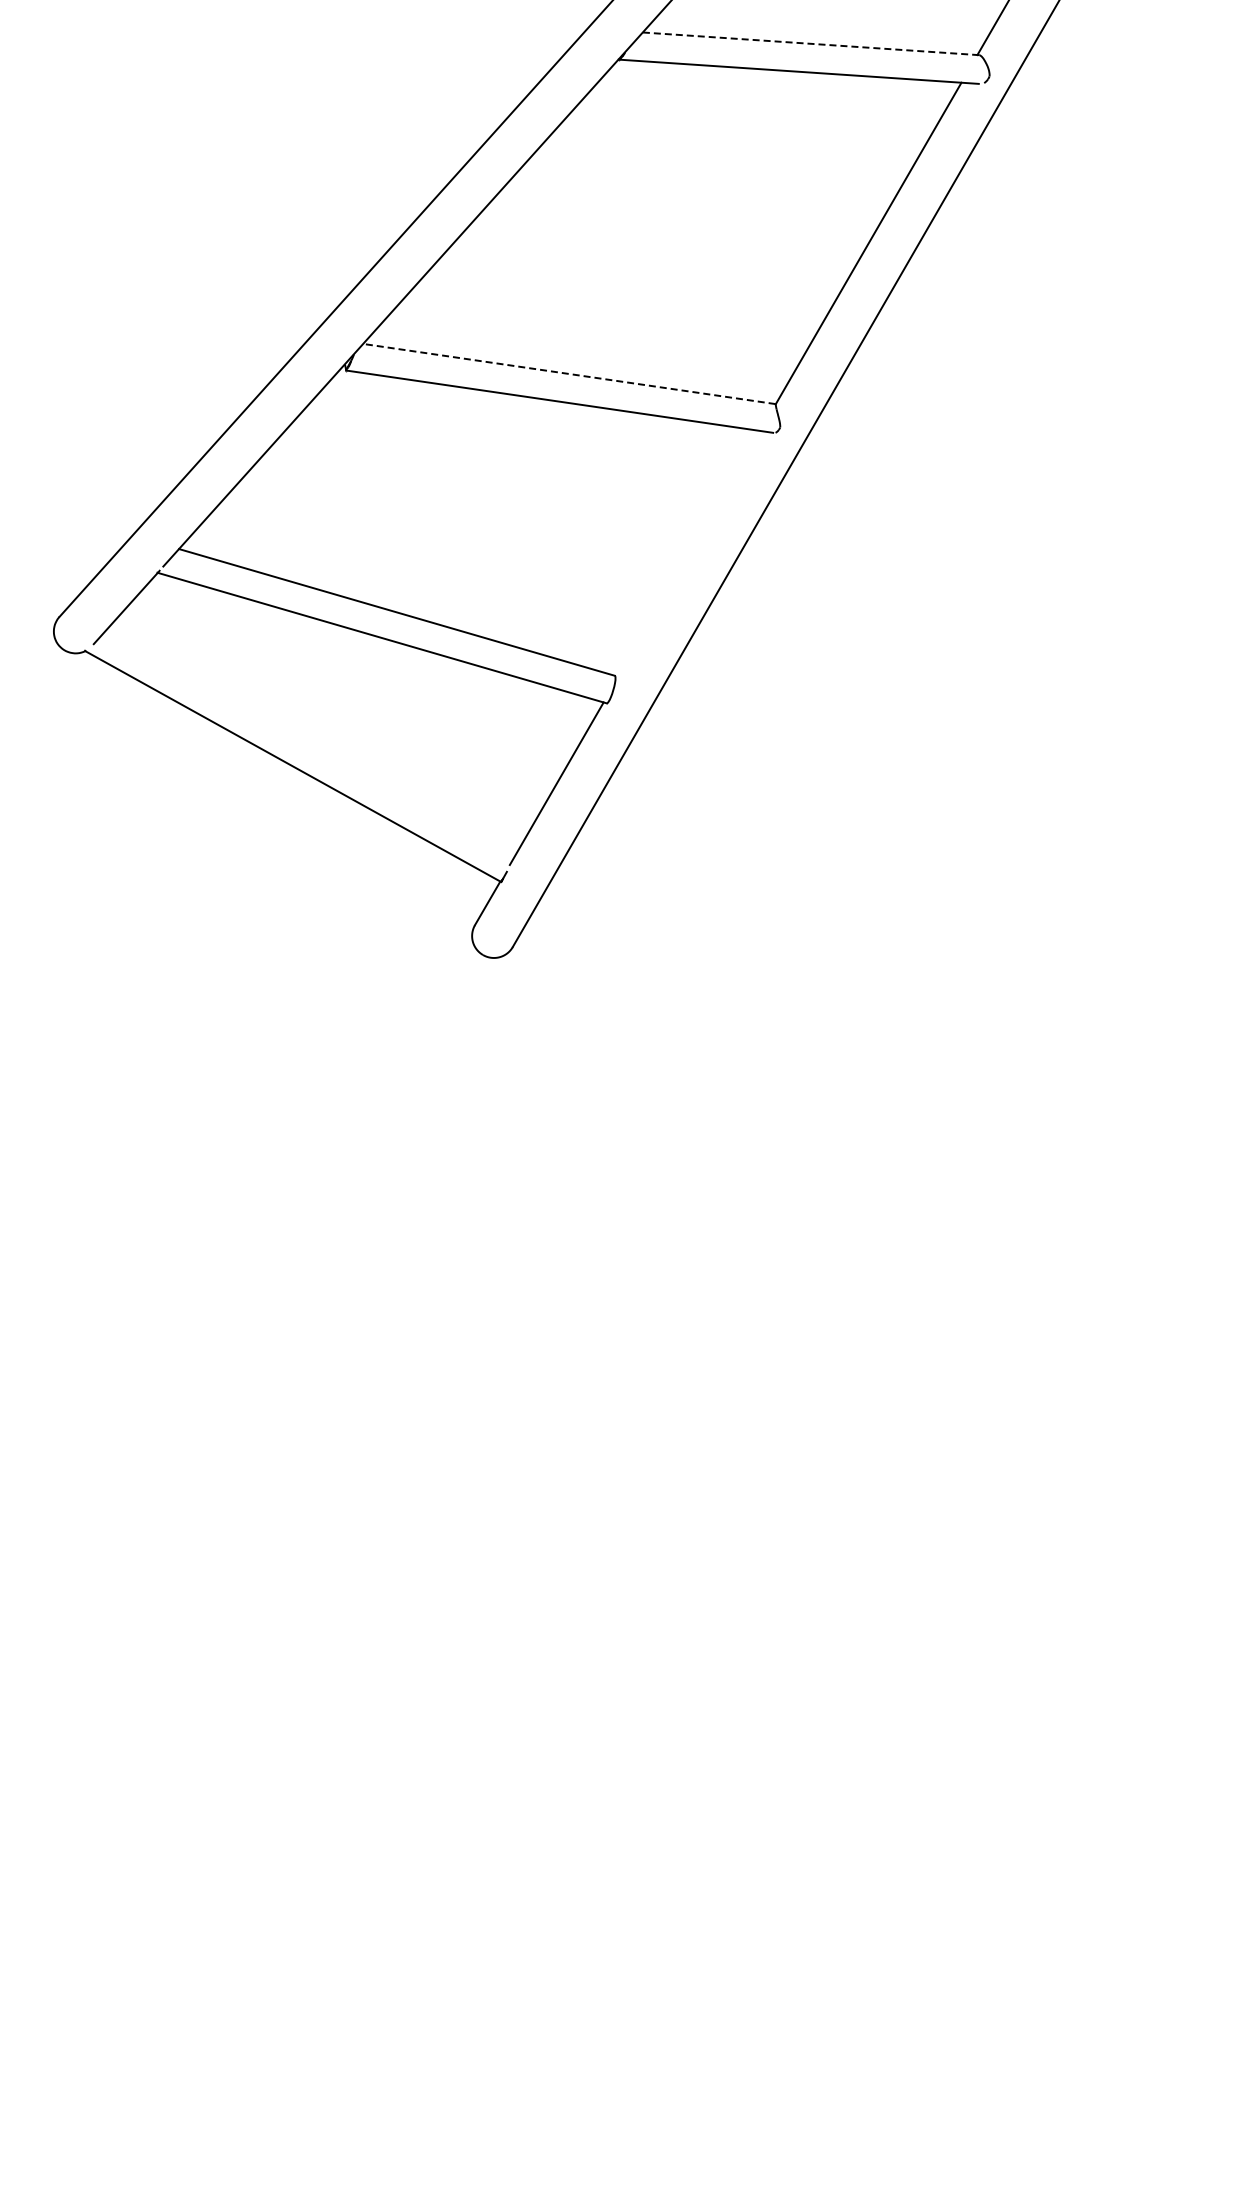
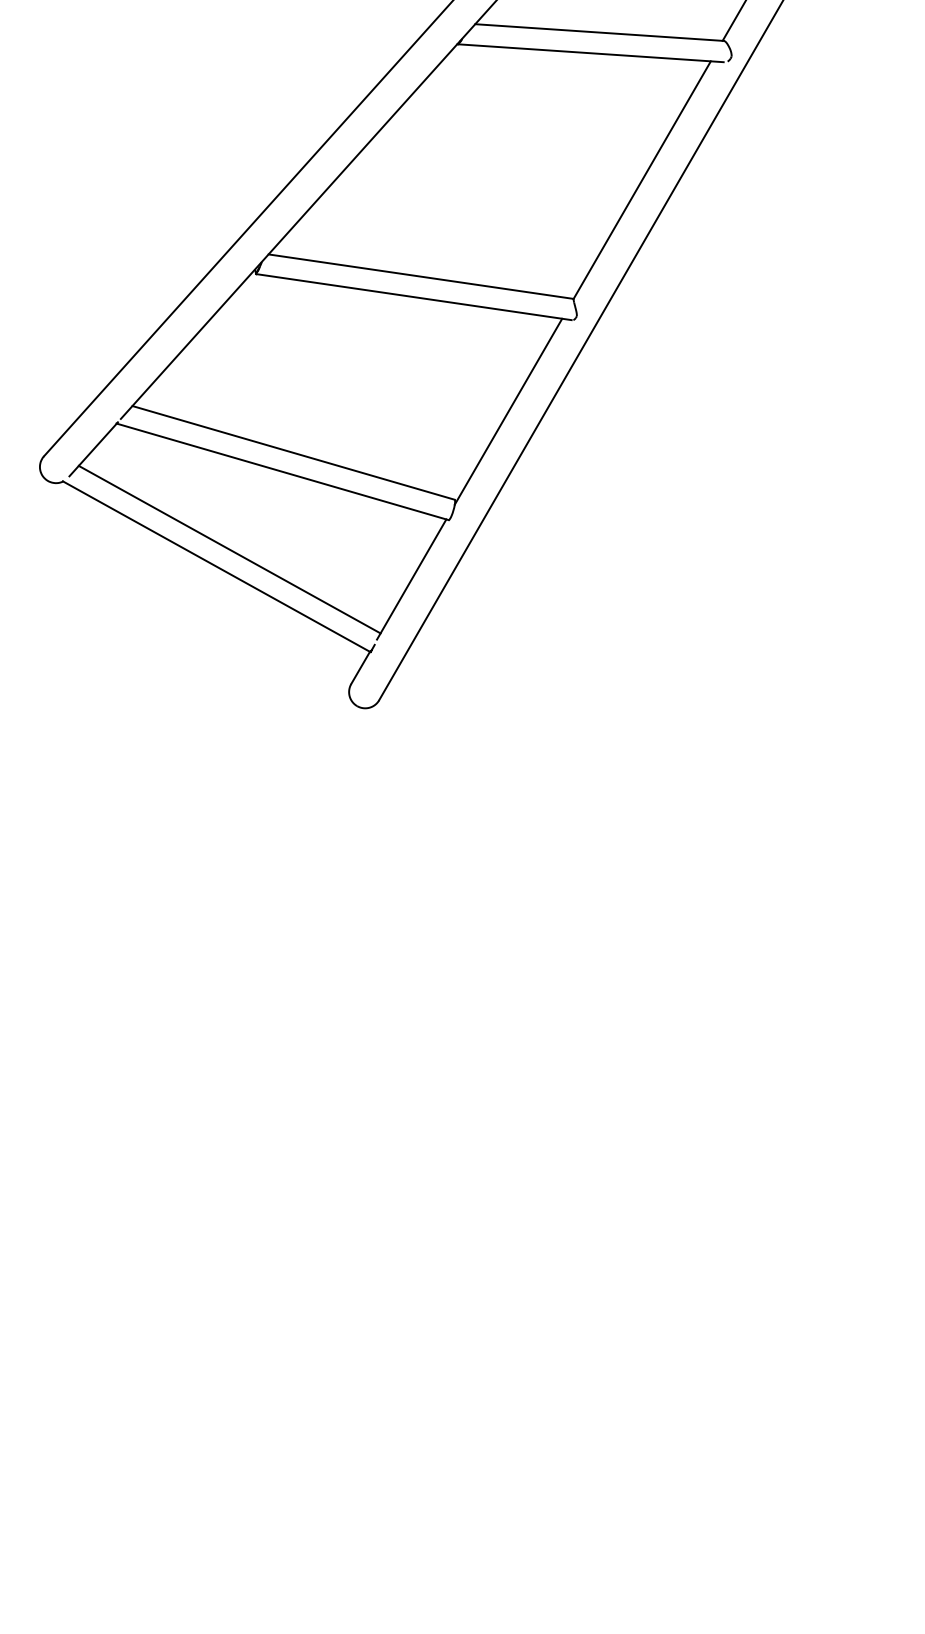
line: (811, 43) -> (599, 32), dashed -> solid
line: (568, 373) -> (420, 276), dashed -> solid
line: (687, 556) -> (508, 411), added
line: (310, 743) -> (229, 549), added

